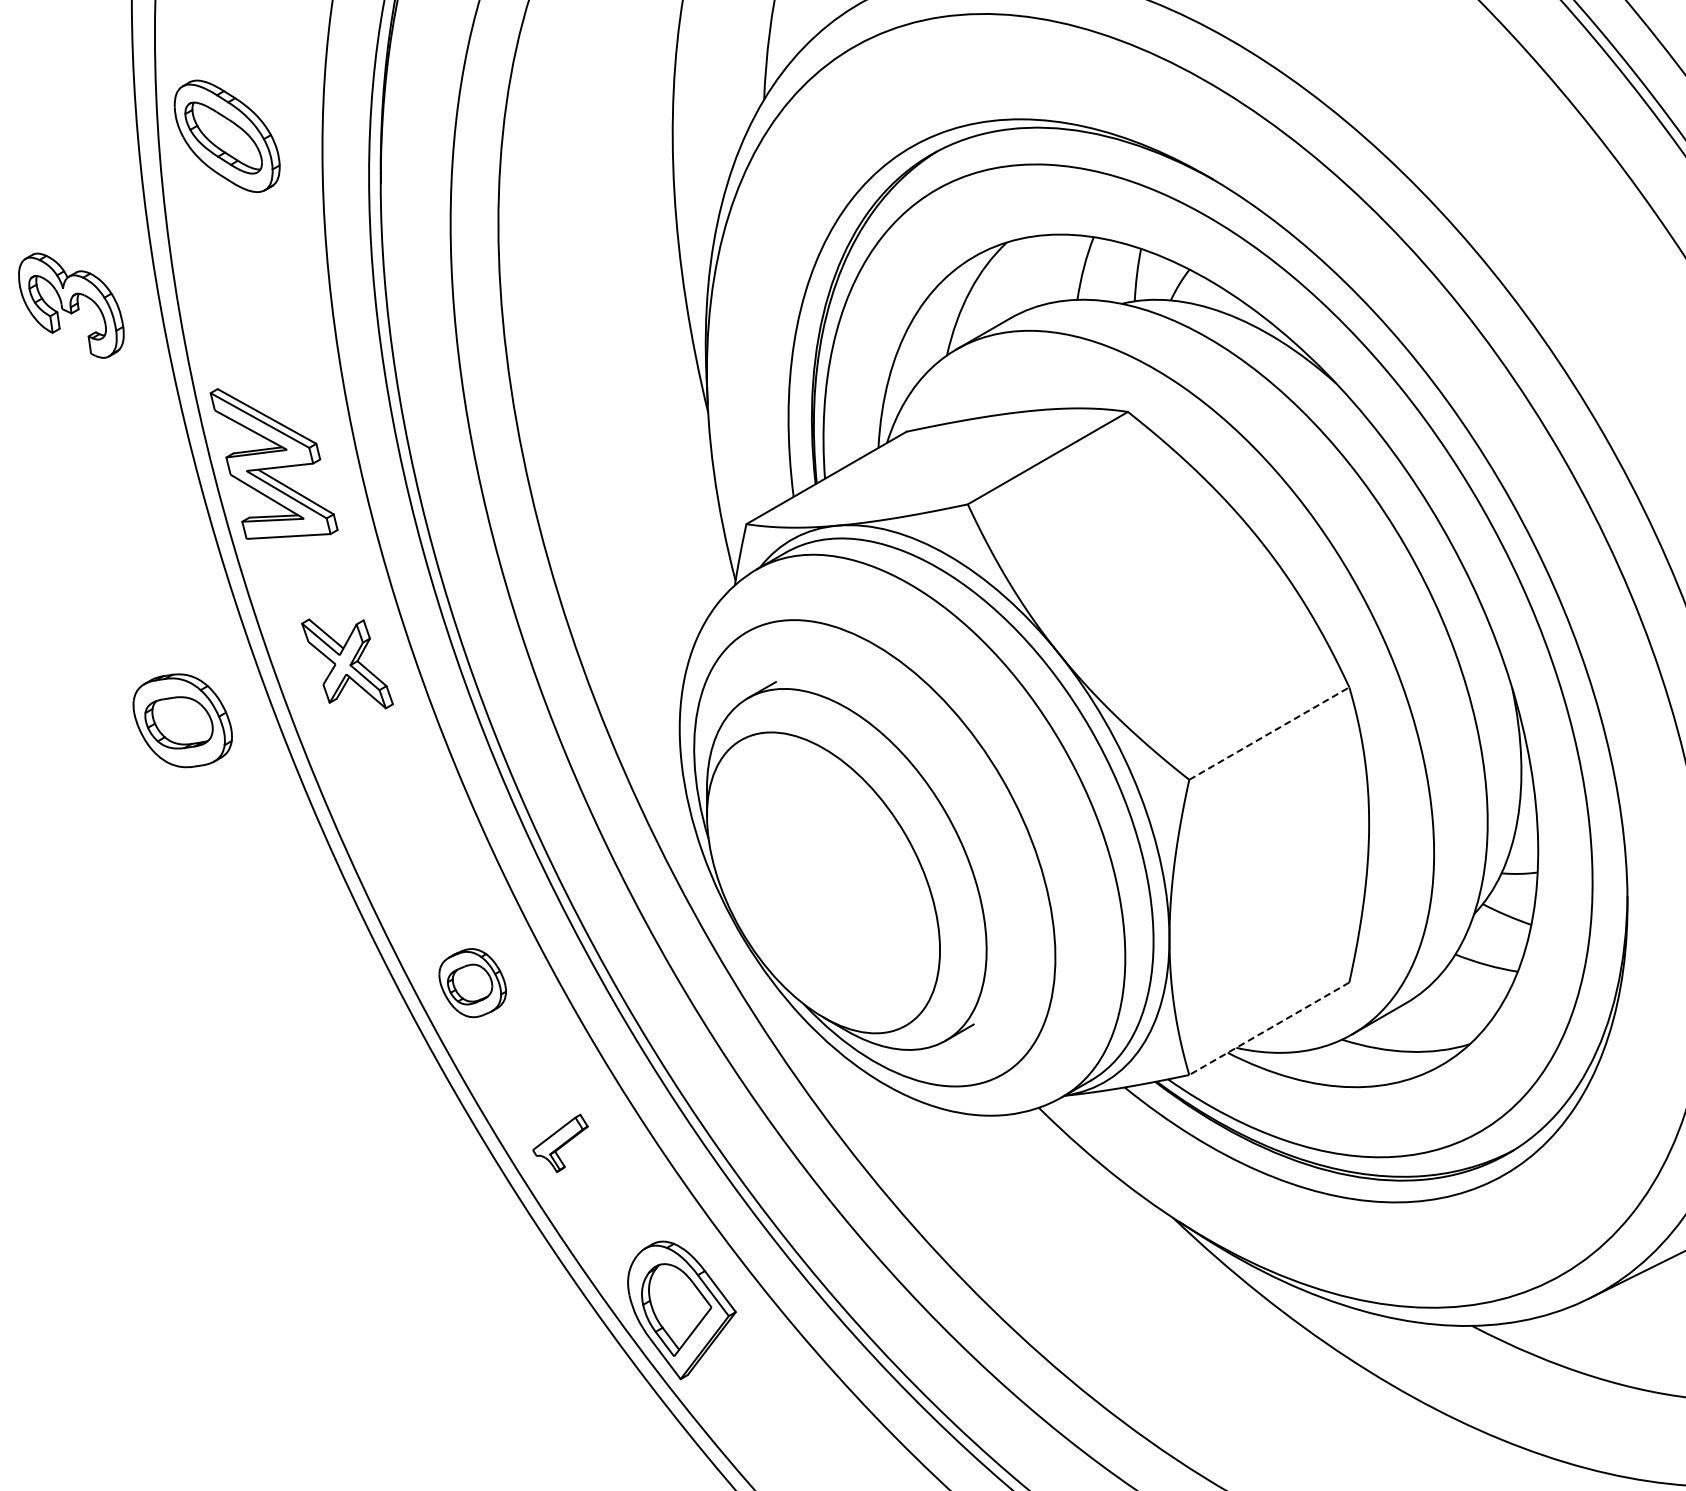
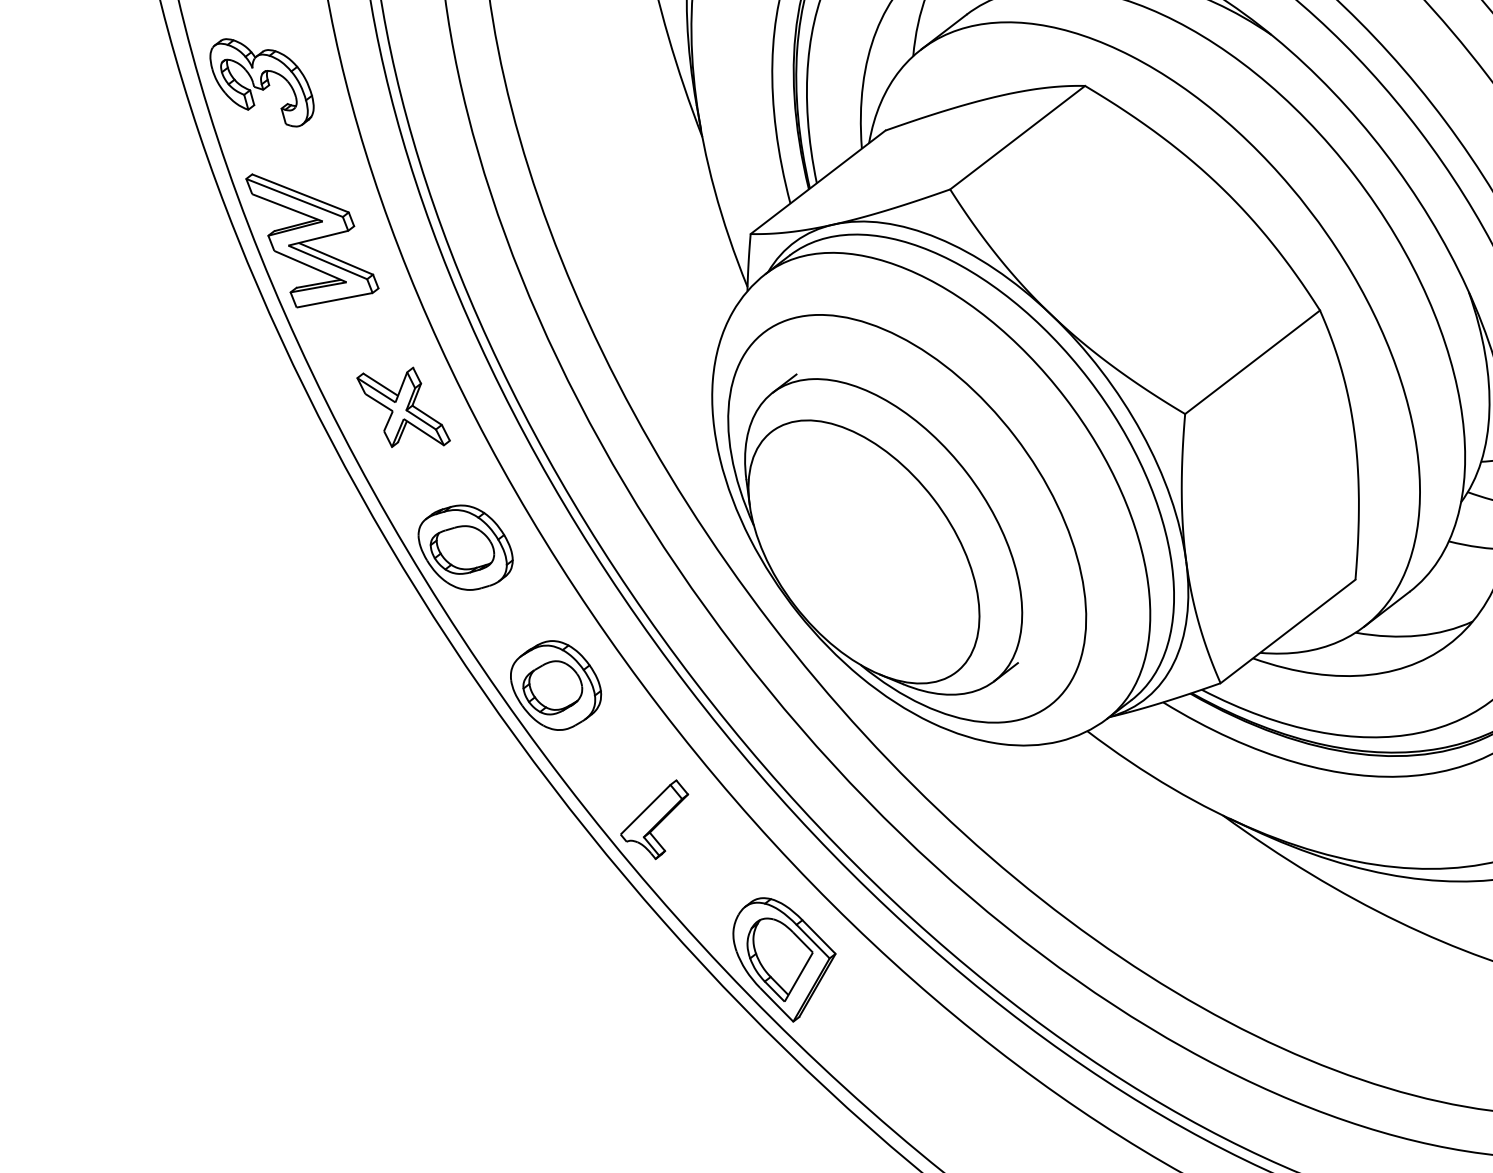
part: (71, 305) -> (262, 82), moved
part: (182, 720) -> (465, 547), moved
line: (1269, 733) -> (1252, 362), dashed -> solid
part: (472, 982) -> (555, 684), size x1.43
line: (1268, 1029) -> (1287, 632), dashed -> solid
part: (560, 1143) -> (655, 821), size x1.43

